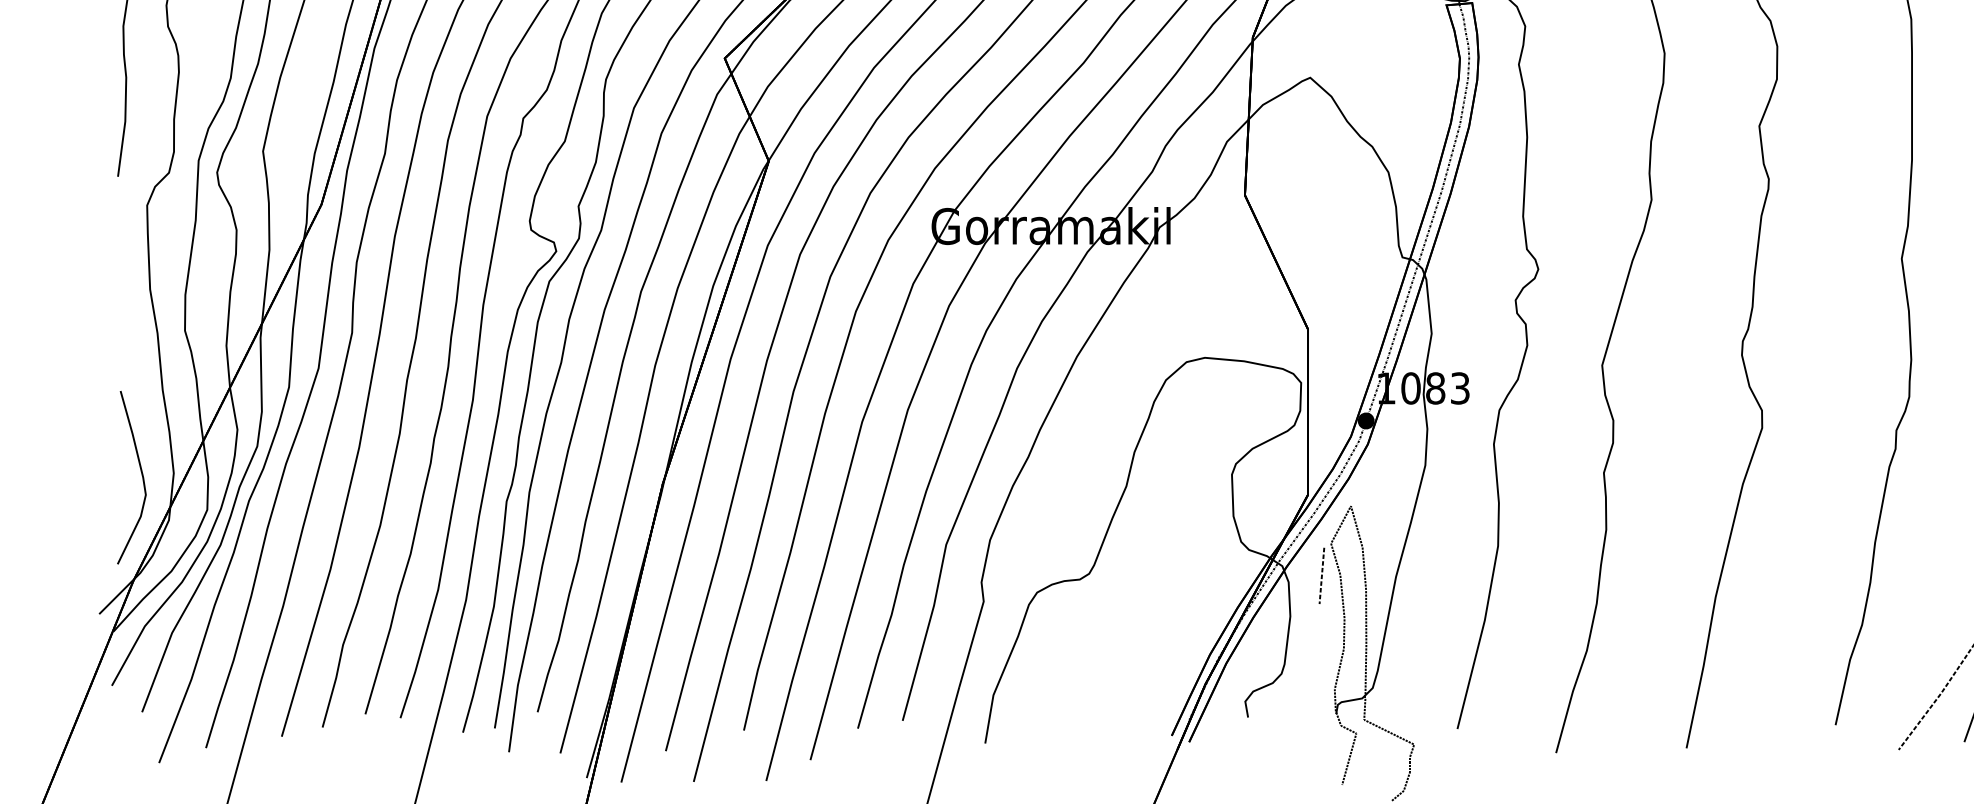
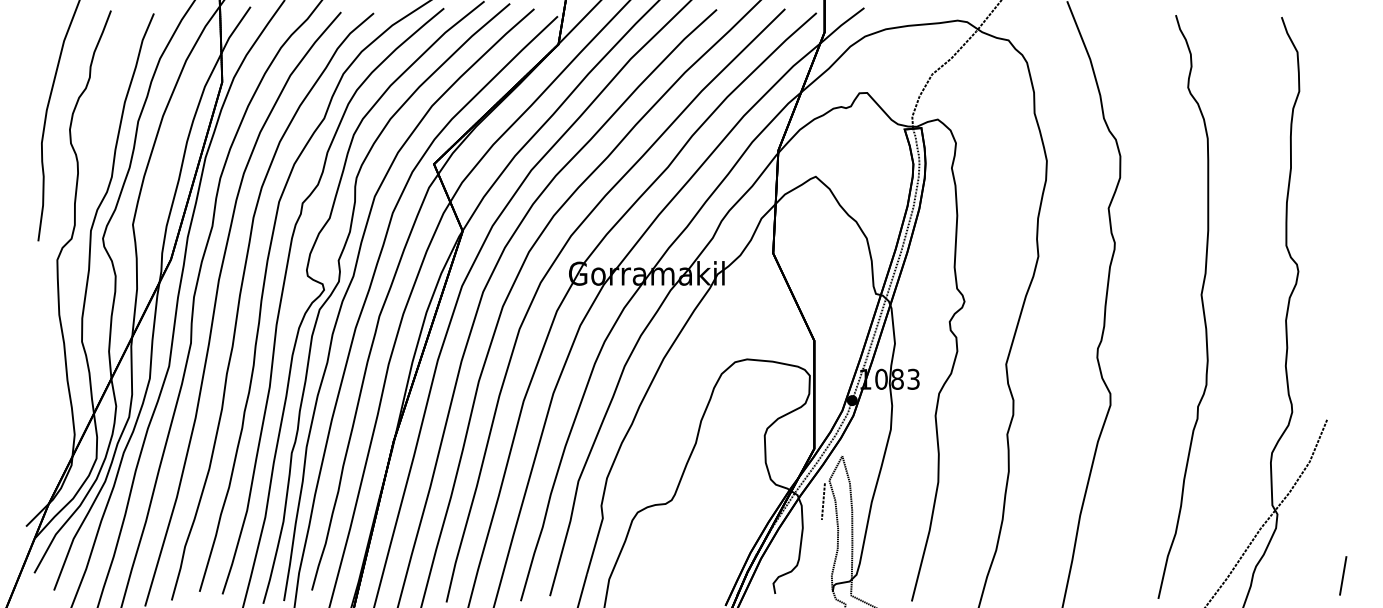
curve: (141, 477) -> (53, 437), removed

